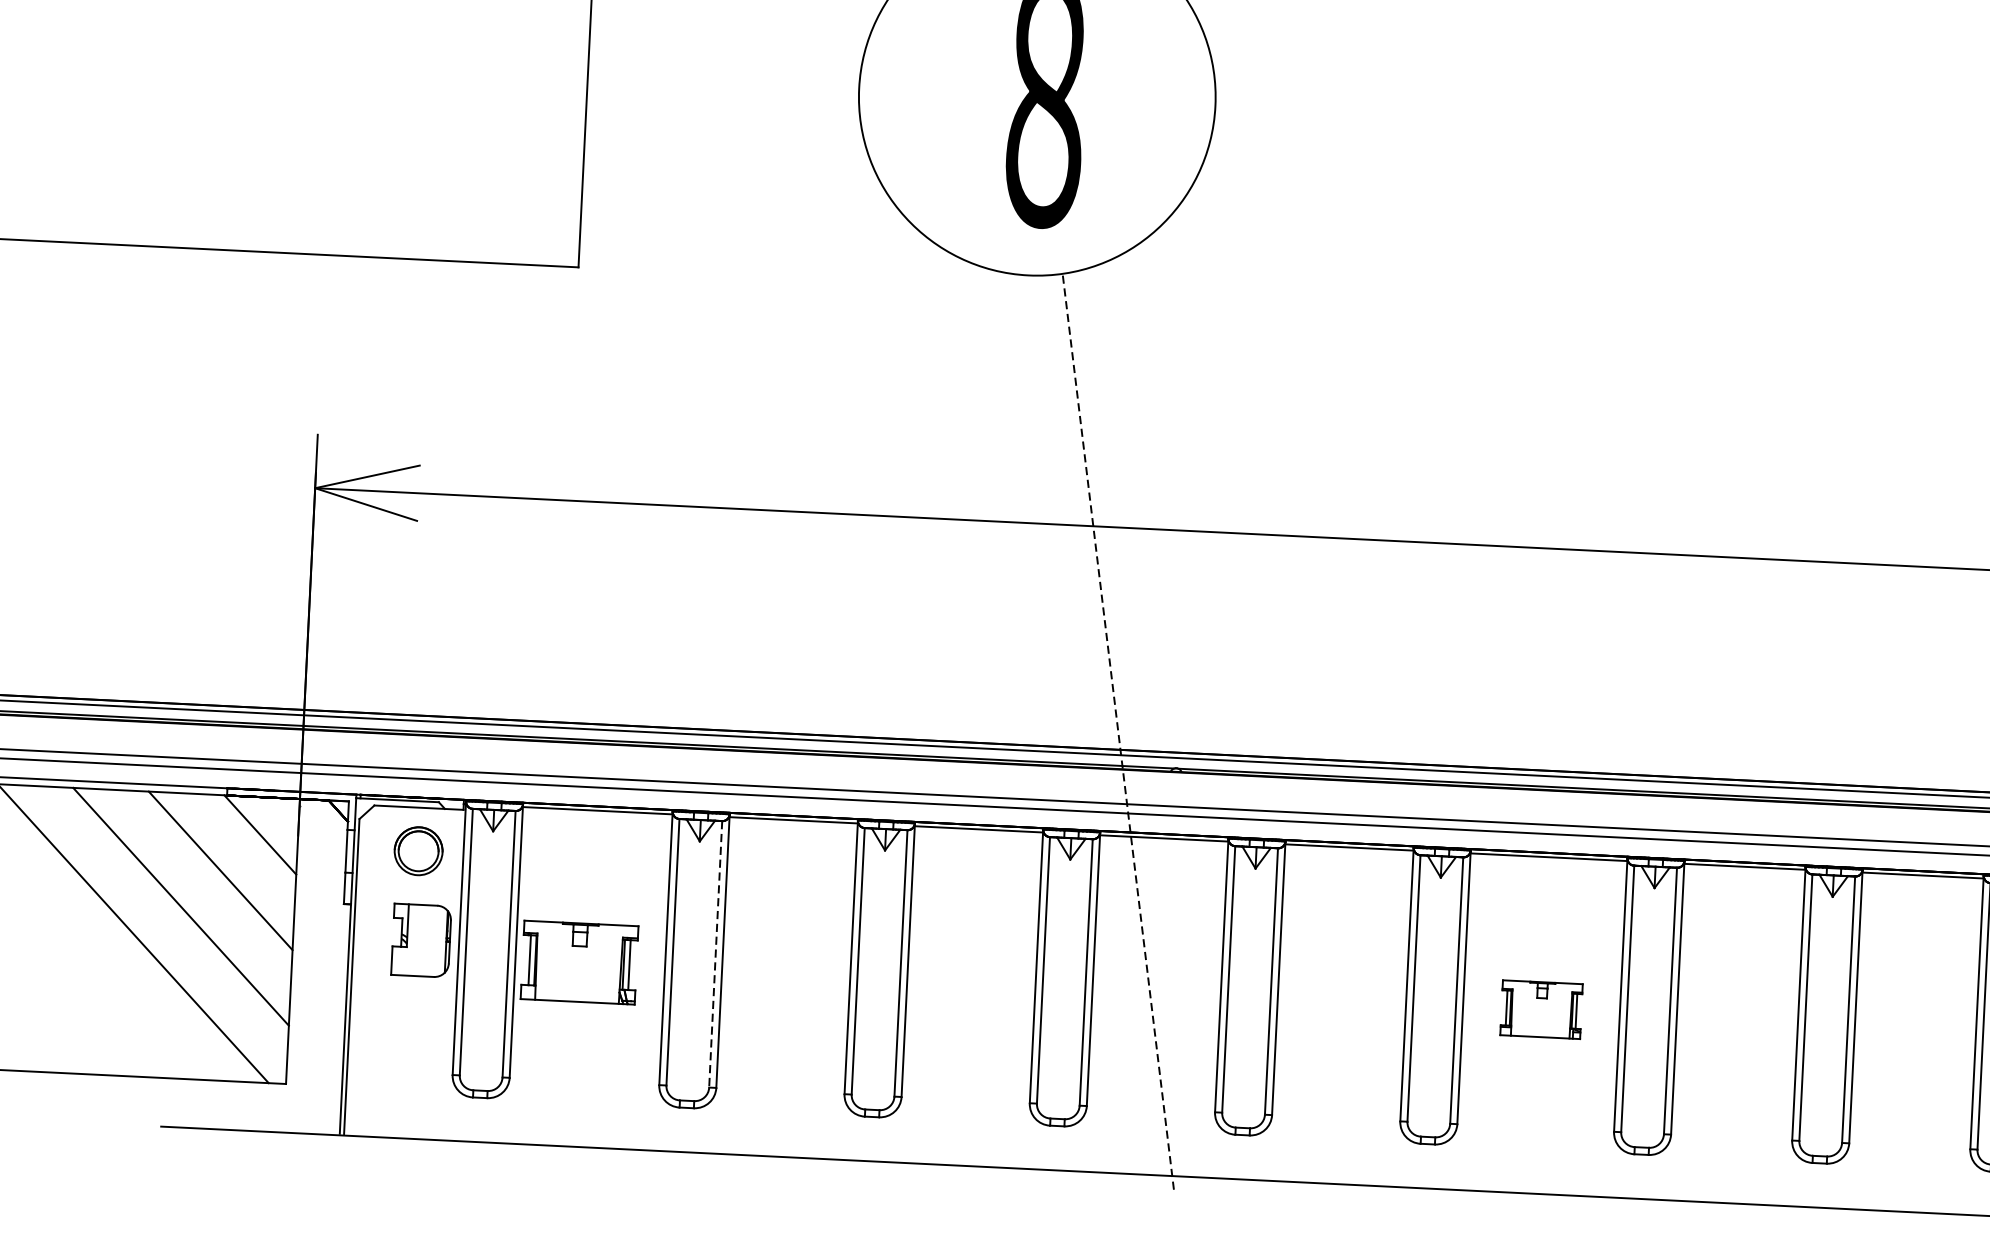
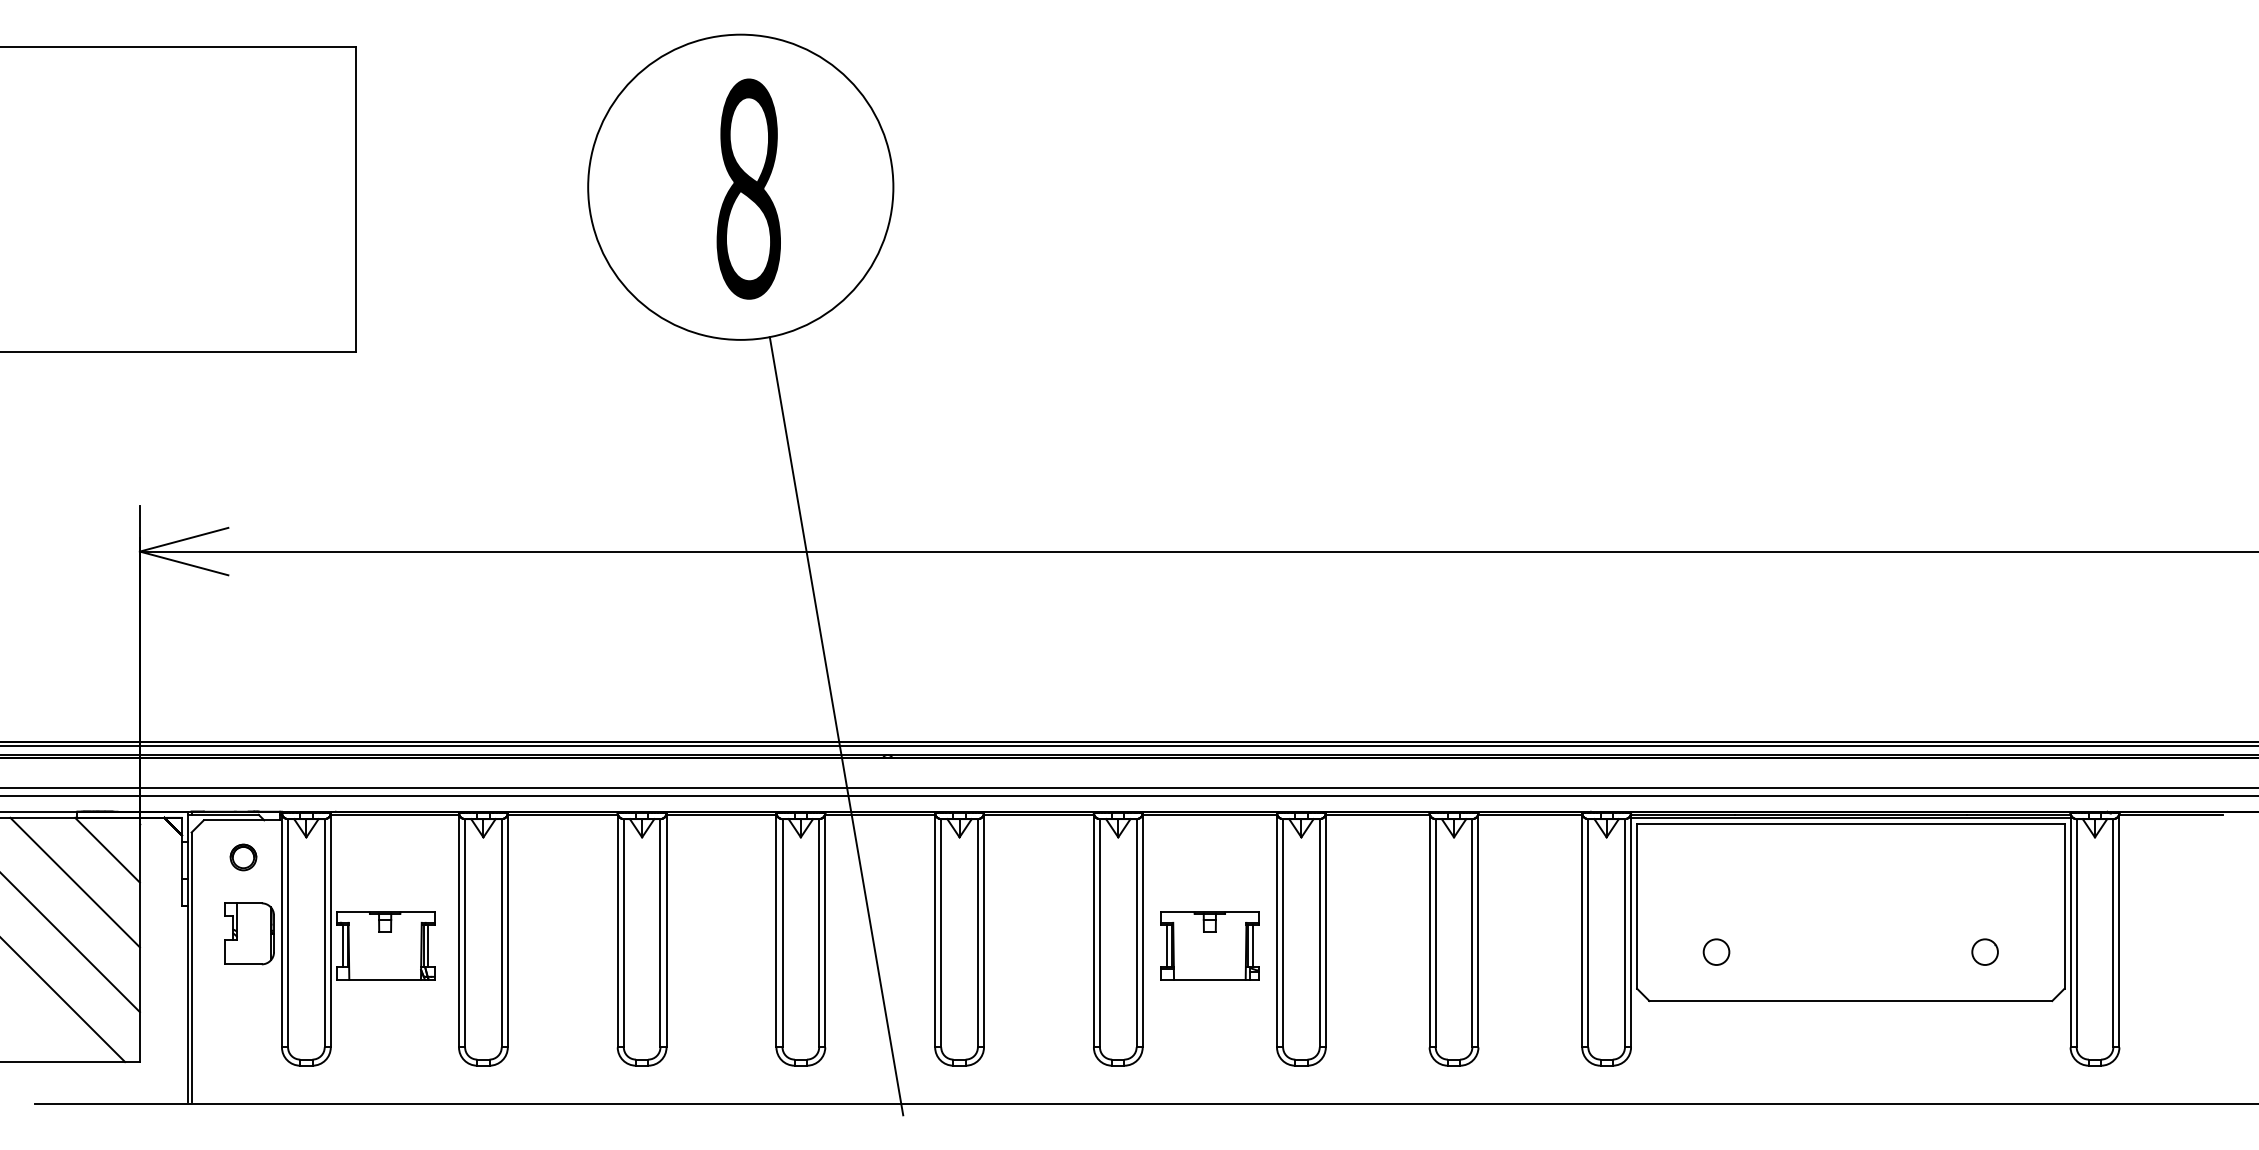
line: (1118, 732) -> (836, 726), dashed -> solid
part: (418, 851) -> (243, 857), size x0.62
line: (715, 954) -> (501, 933), dashed -> solid
part: (1541, 1009) -> (1209, 945), size x1.43

